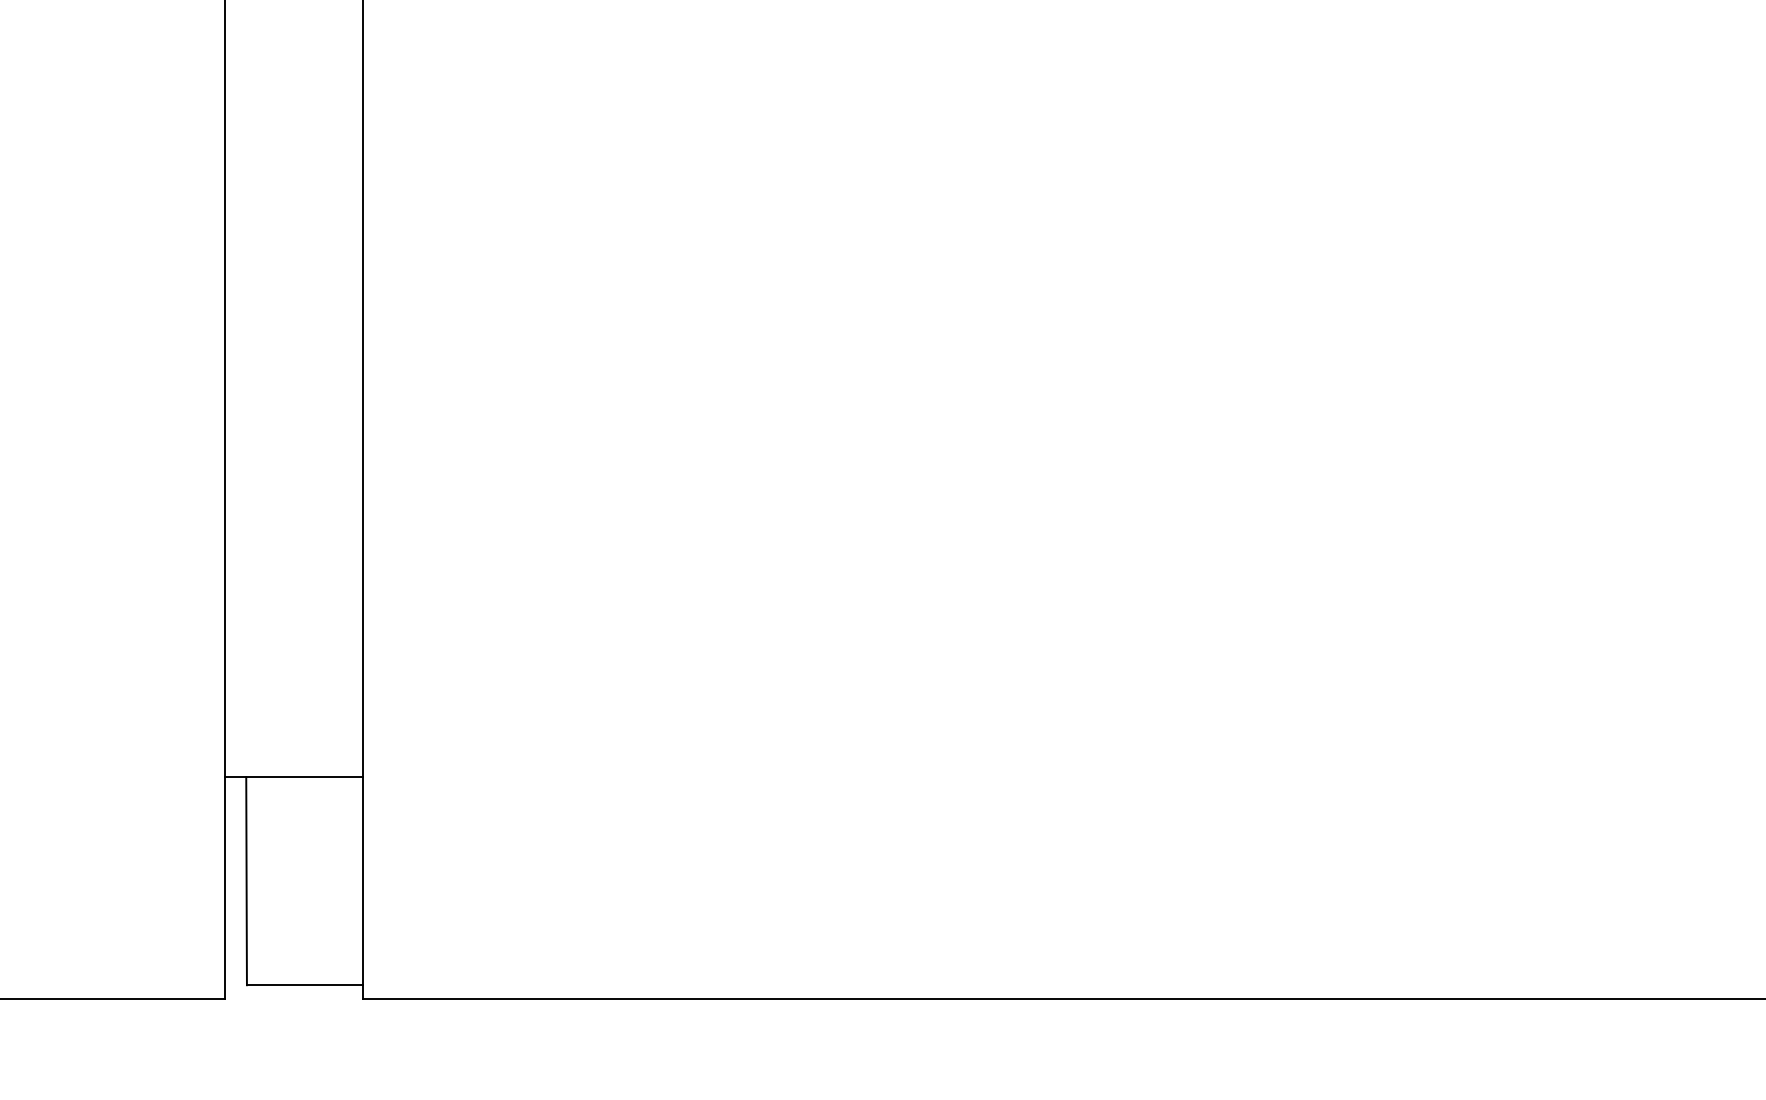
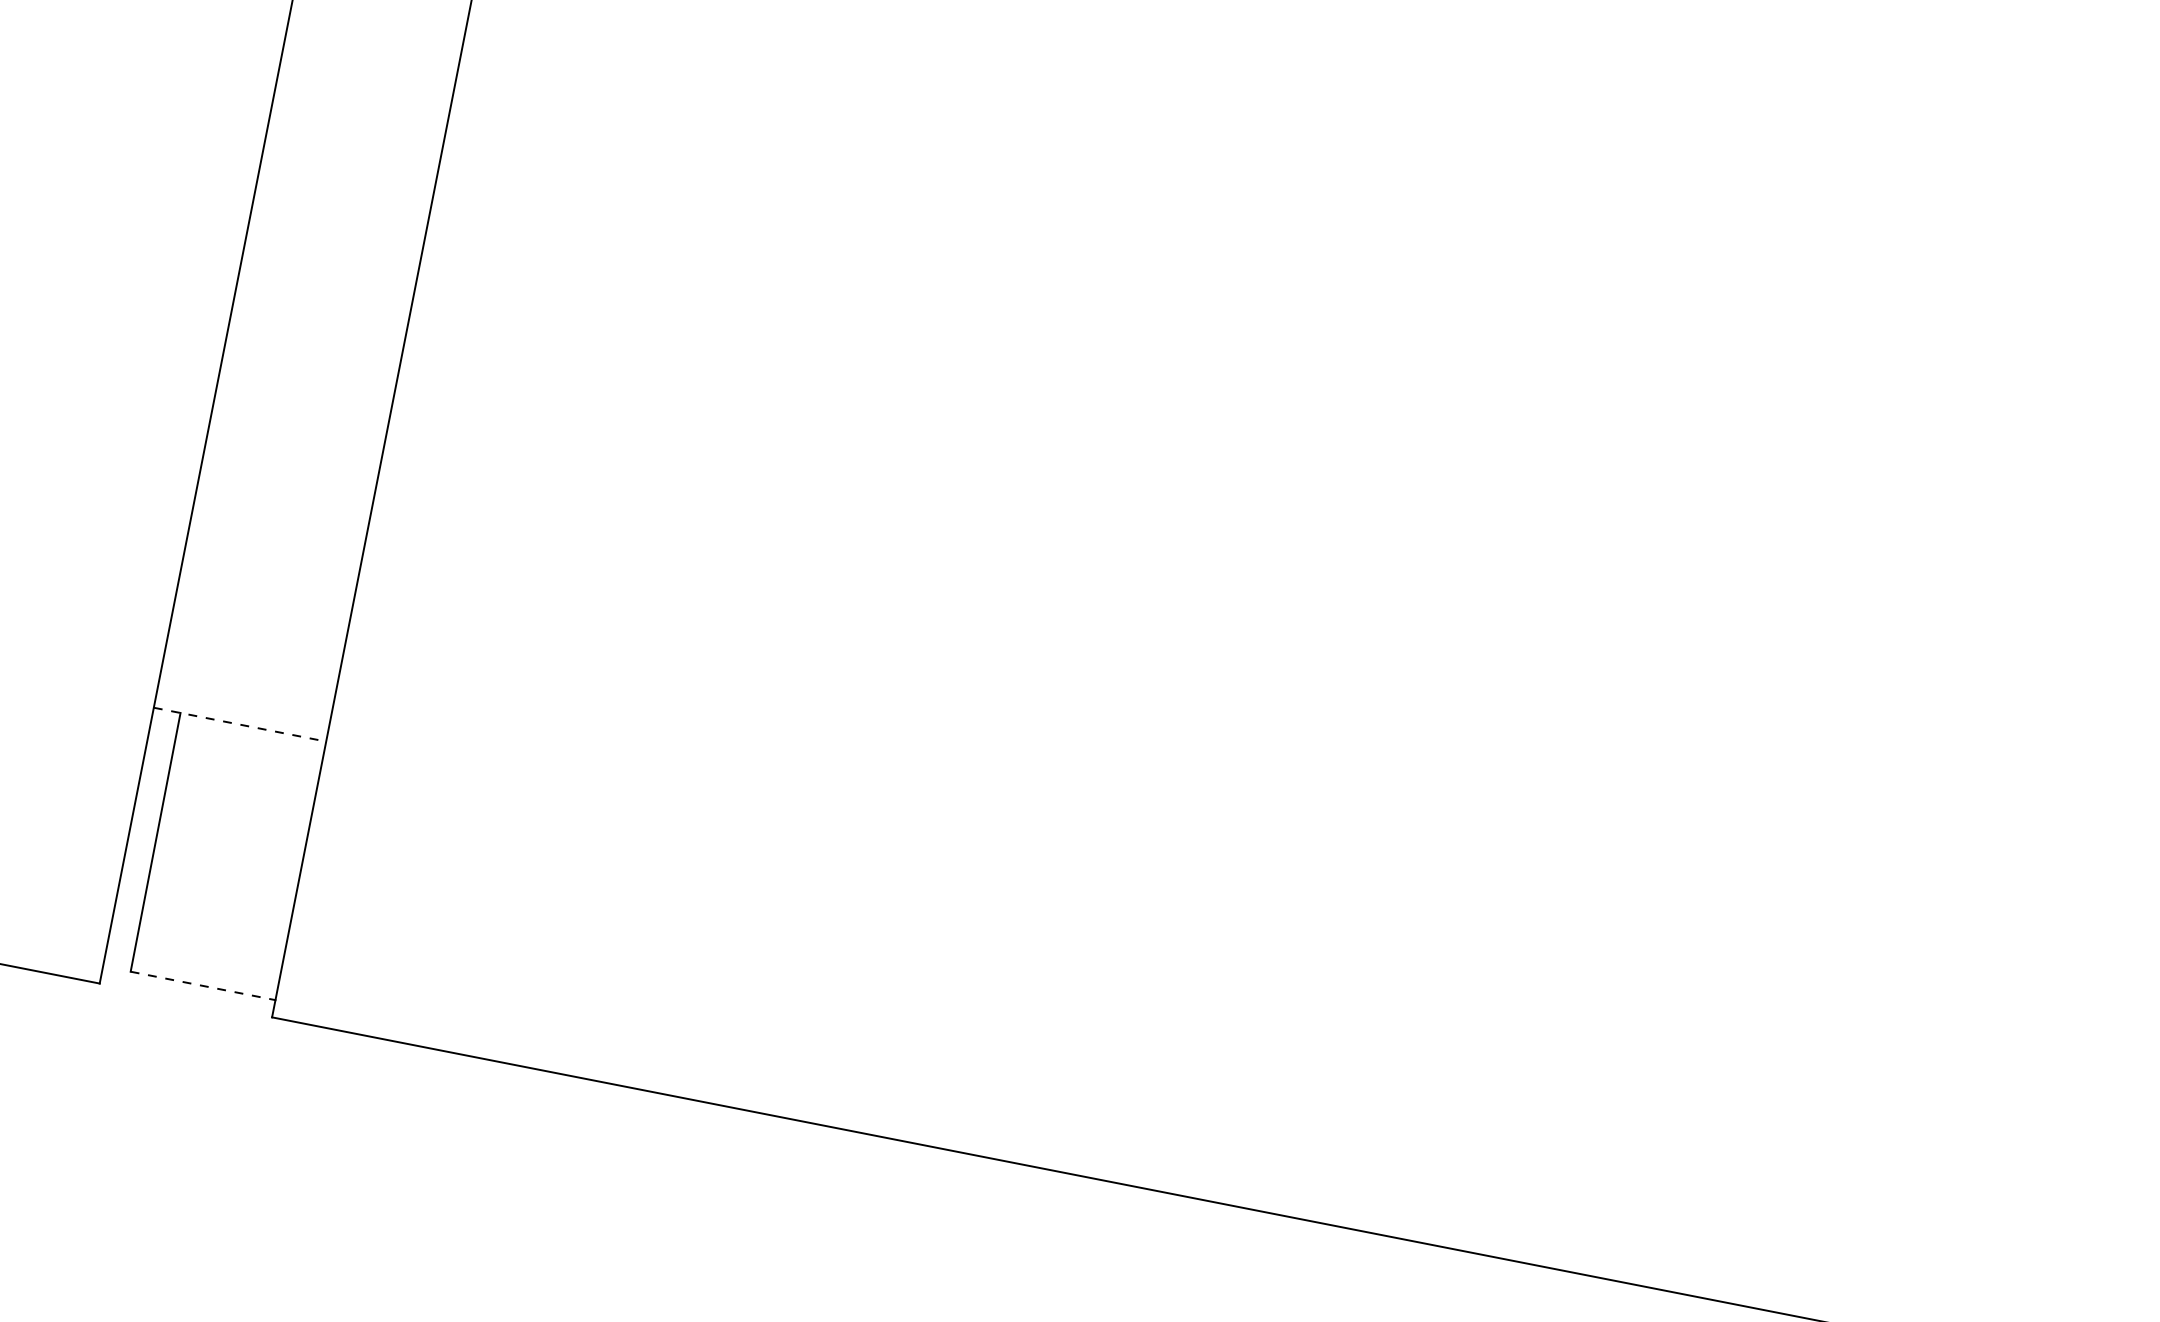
line: (294, 777) -> (240, 725), solid -> dashed
line: (305, 985) -> (203, 986), solid -> dashed

